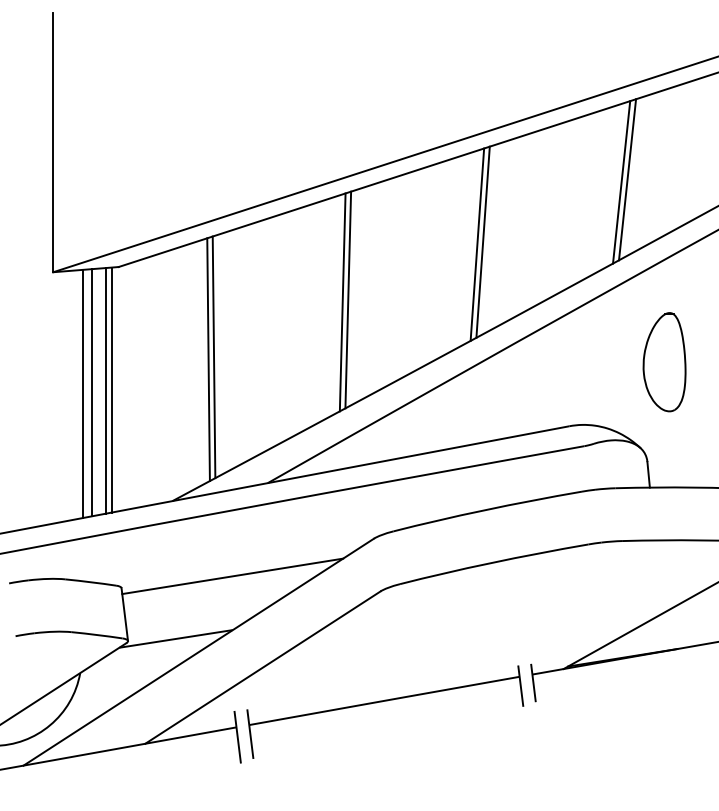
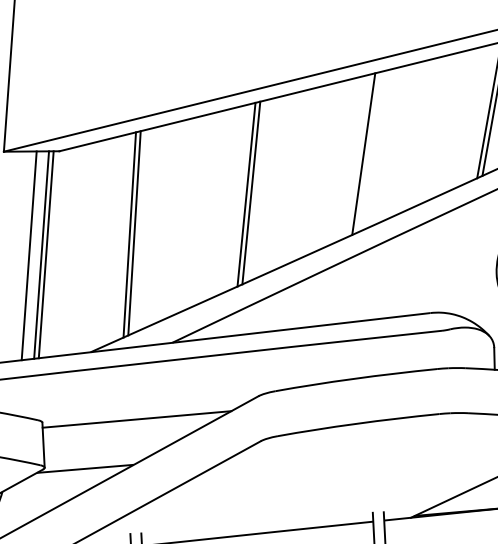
line: (482, 241) -> (368, 151), removed
line: (82, 393) -> (21, 255), removed

